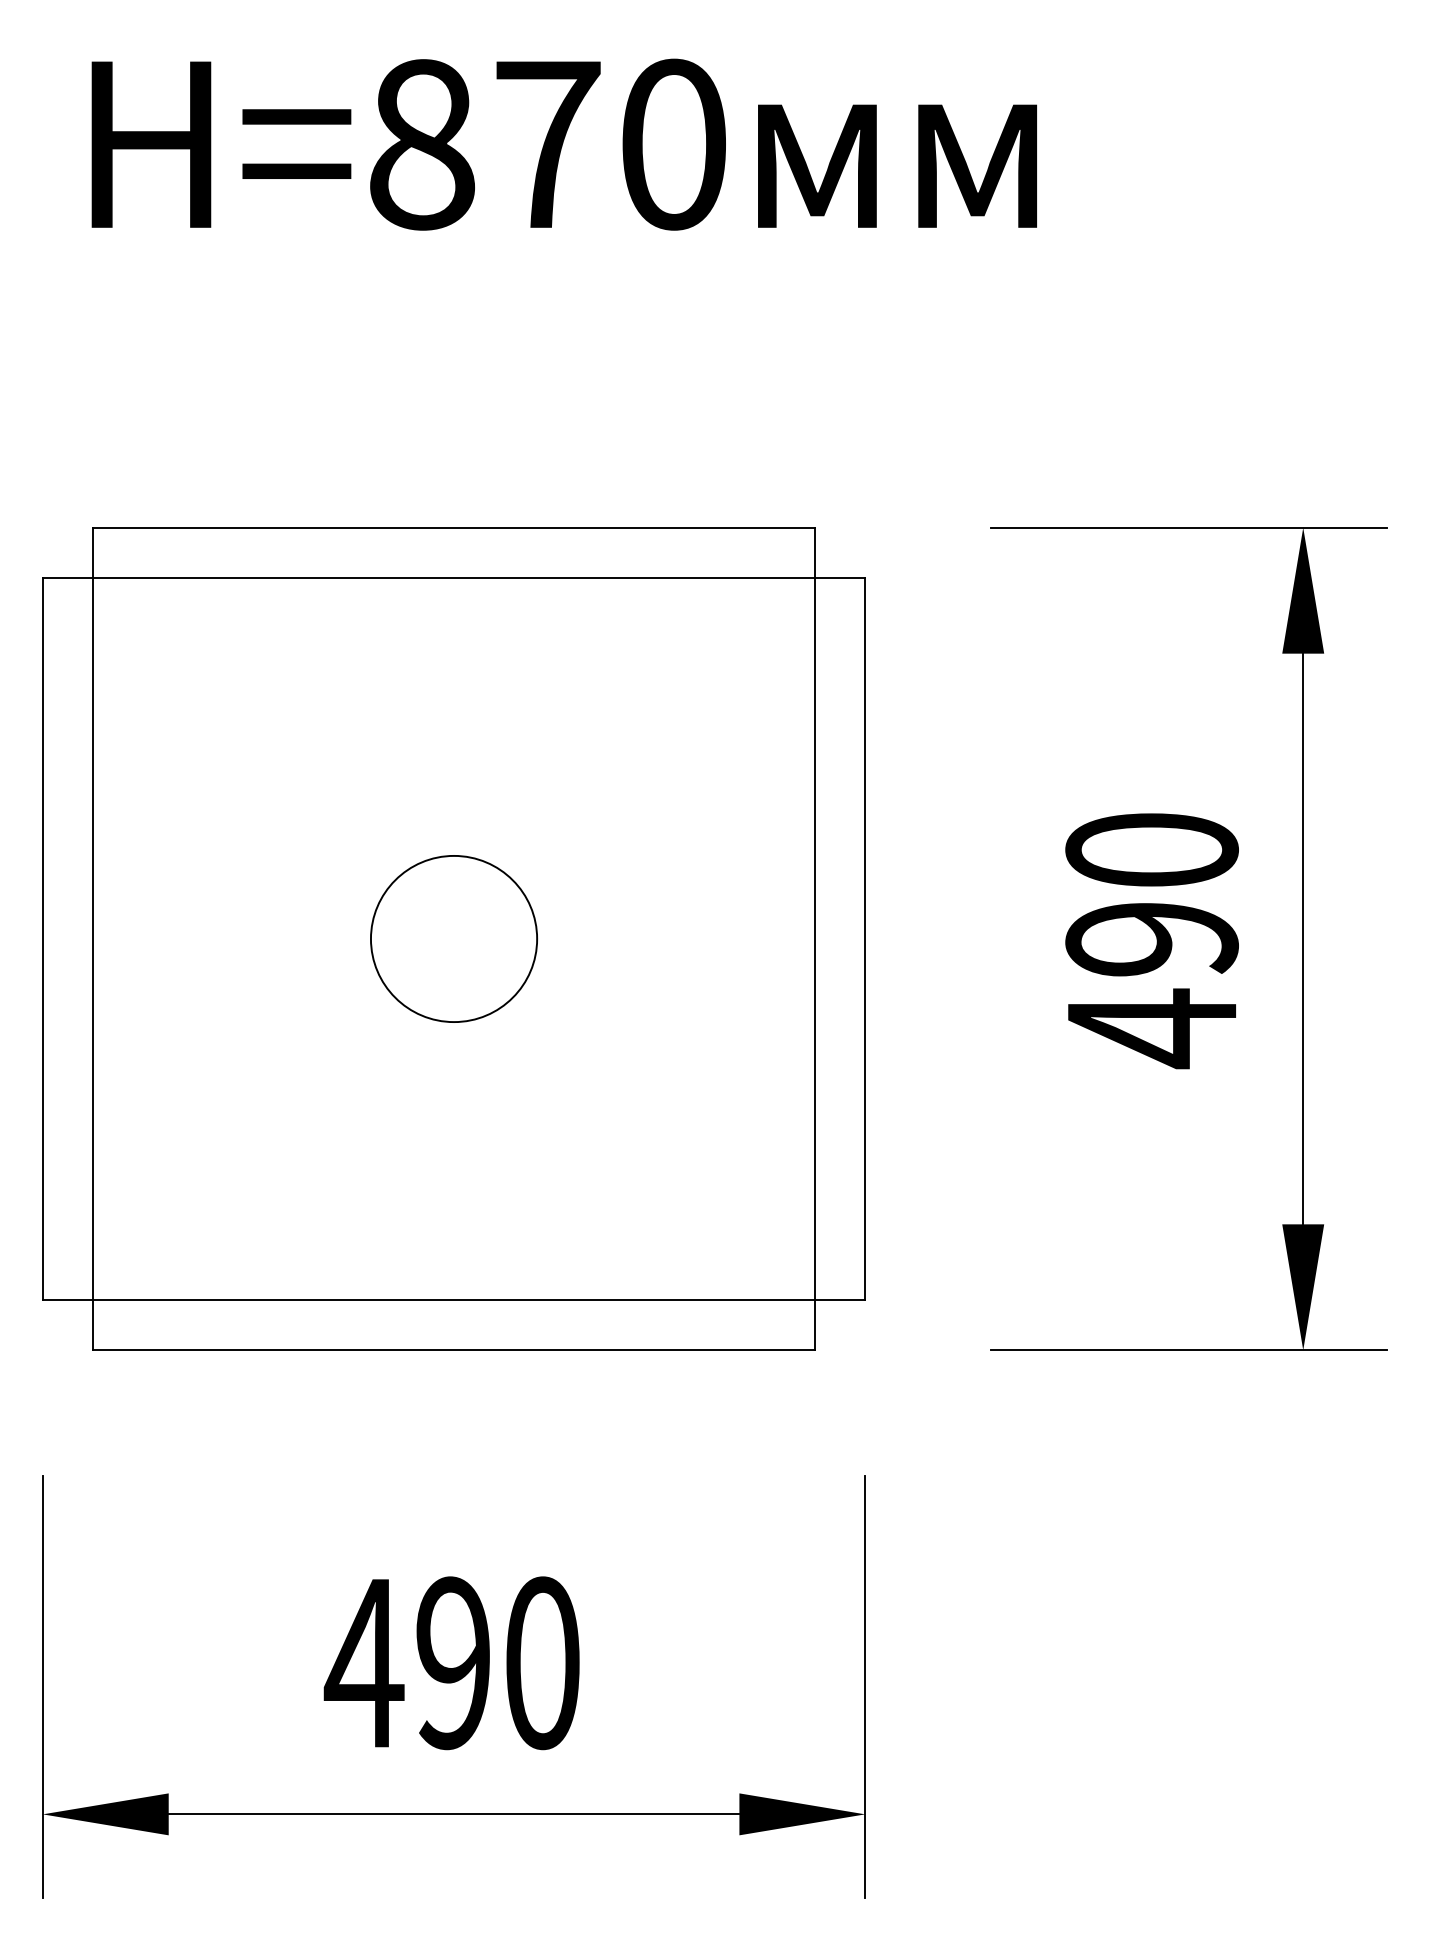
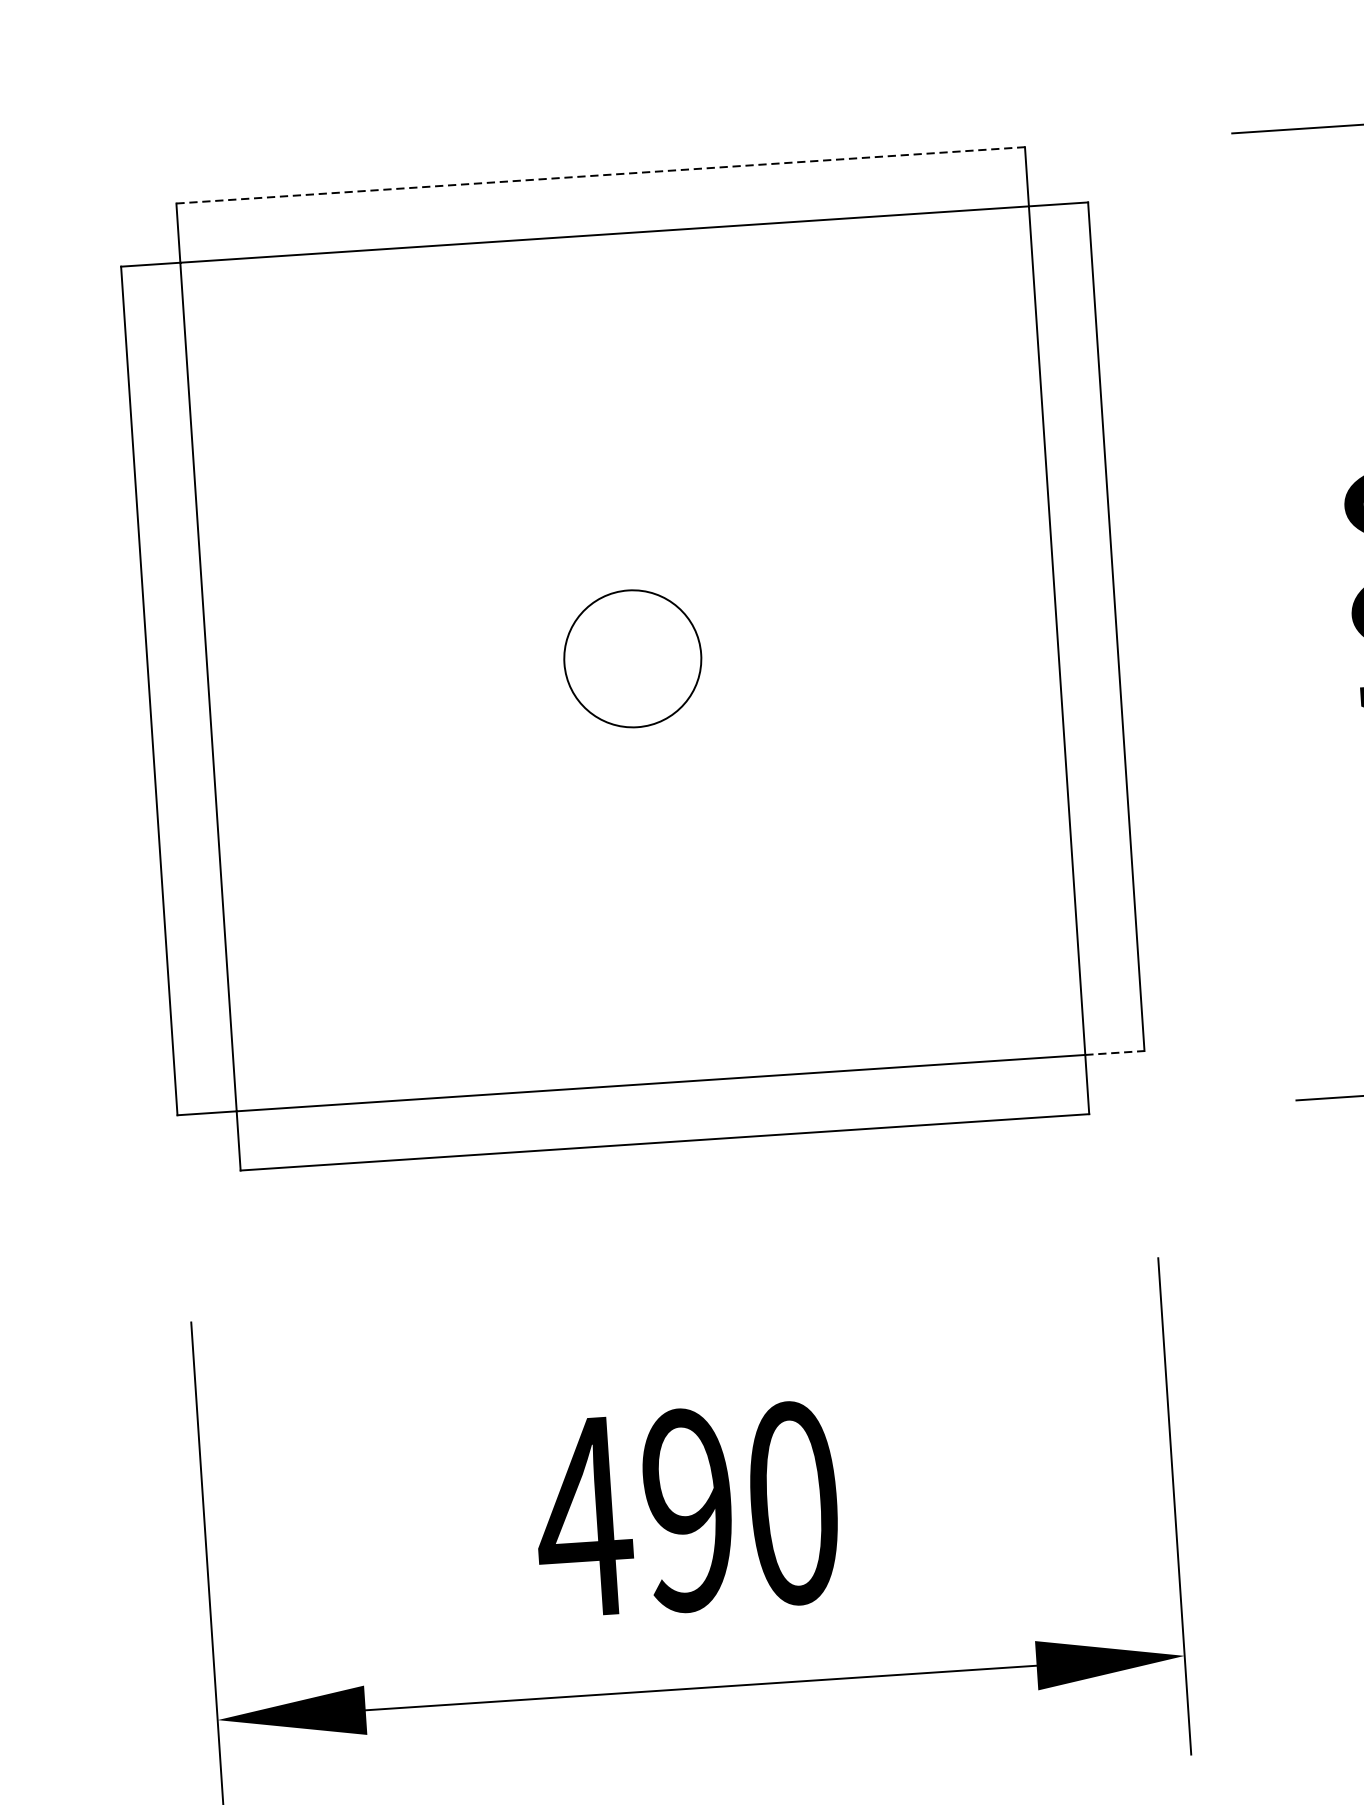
line: (454, 527) -> (601, 175), solid -> dashed
circle: (453, 938) -> (632, 658), size x0.7
line: (840, 1299) -> (1115, 1052), solid -> dashed

